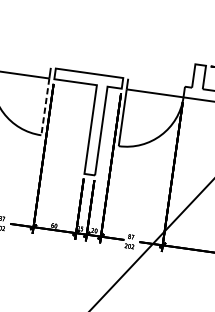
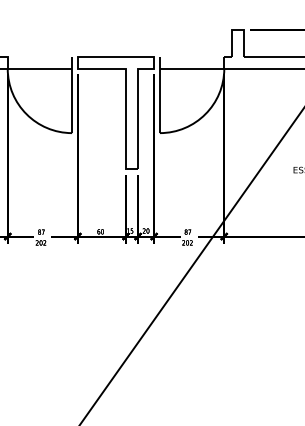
line: (45, 107) -> (72, 101), dashed -> solid

